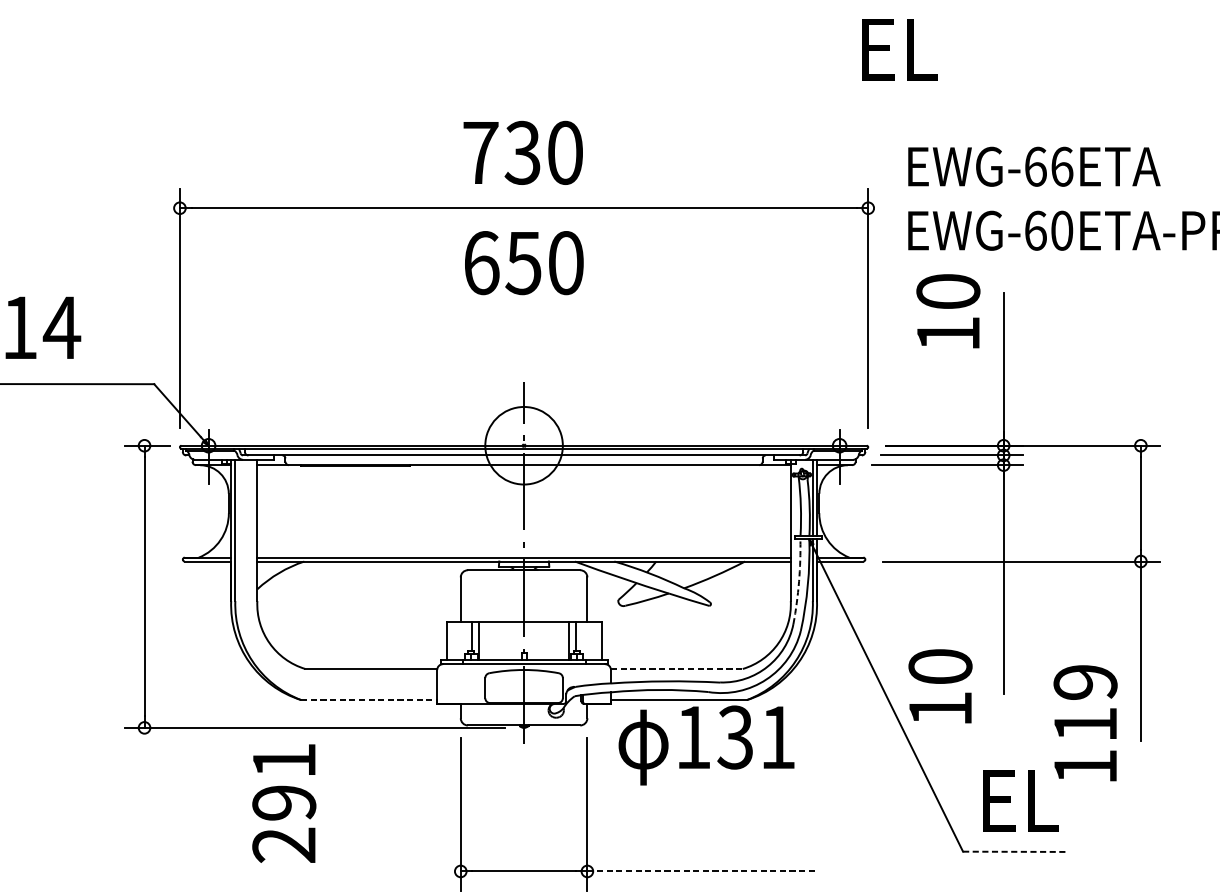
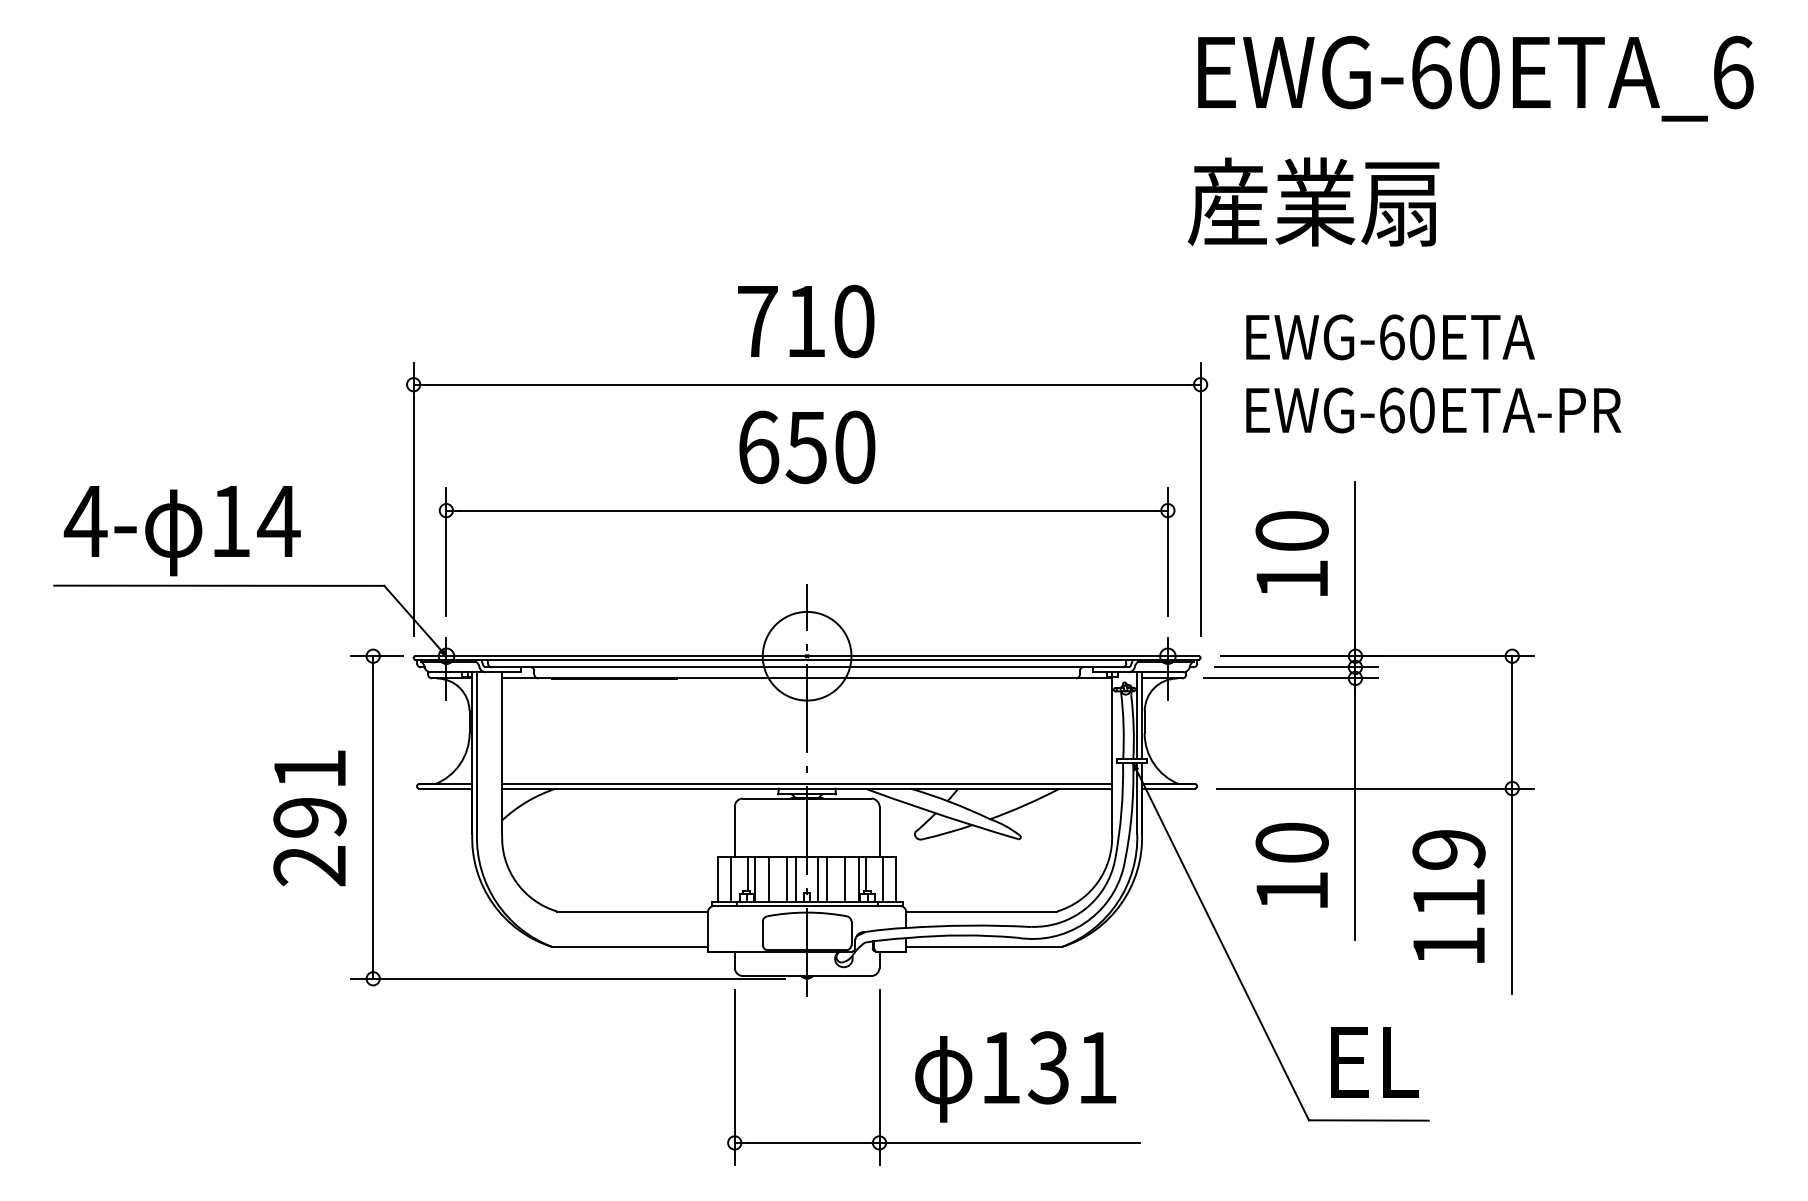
text: (967, 47) -> (1313, 201), EL -> 産業扇
text: (521, 152) -> (804, 321), 730 -> 710
text: (1062, 166) -> (1422, 337), EWG-66ETA -> EWG-60ETA
text: (947, 311) -> (1291, 553), moved
part: (523, 319) -> (806, 511), added
arc: (799, 581) -> (1121, 811), dashed -> solid
line: (457, 641) -> (731, 879), added
line: (491, 641) -> (769, 879), added
line: (506, 641) -> (786, 879), added
line: (513, 641) -> (795, 879), added
line: (534, 641) -> (818, 879), added
line: (541, 641) -> (827, 879), added
line: (557, 641) -> (845, 879), added
line: (590, 641) -> (882, 879), added
line: (677, 669) -> (982, 911), dashed -> solid
text: (939, 686) -> (1291, 865), moved
line: (369, 700) -> (630, 947), dashed -> solid
text: (1085, 723) -> (1448, 896), moved
text: (706, 745) -> (1015, 1076), moved
text: (283, 803) -> (309, 818), moved
line: (1015, 851) -> (1368, 1120), dashed -> solid
line: (701, 871) -> (1010, 1142), dashed -> solid

